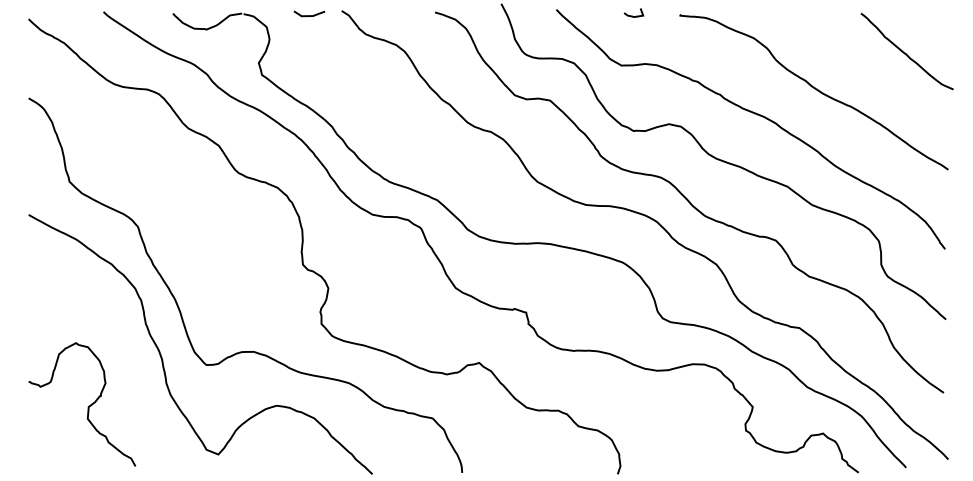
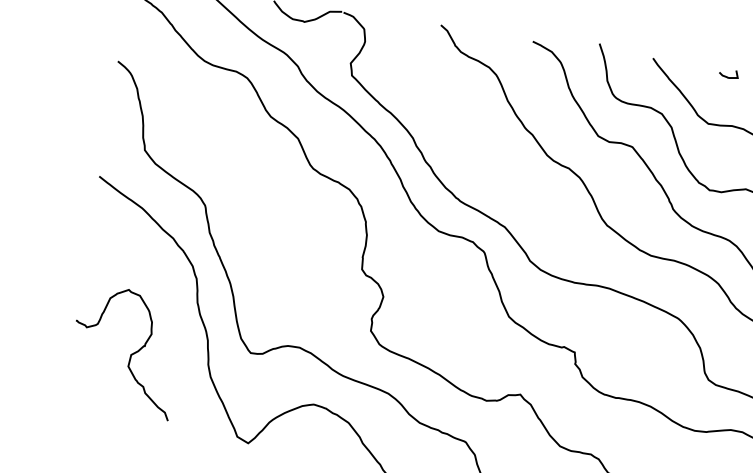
curve: (309, 15) -> (408, 24), removed
curve: (87, 407) -> (129, 355), moved

